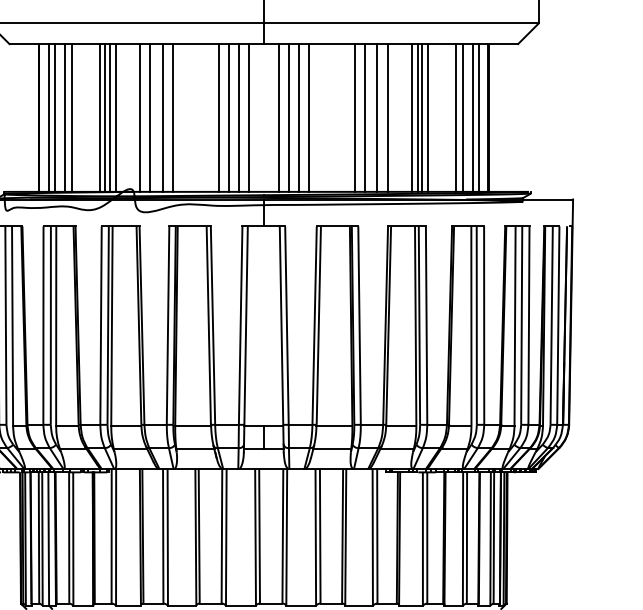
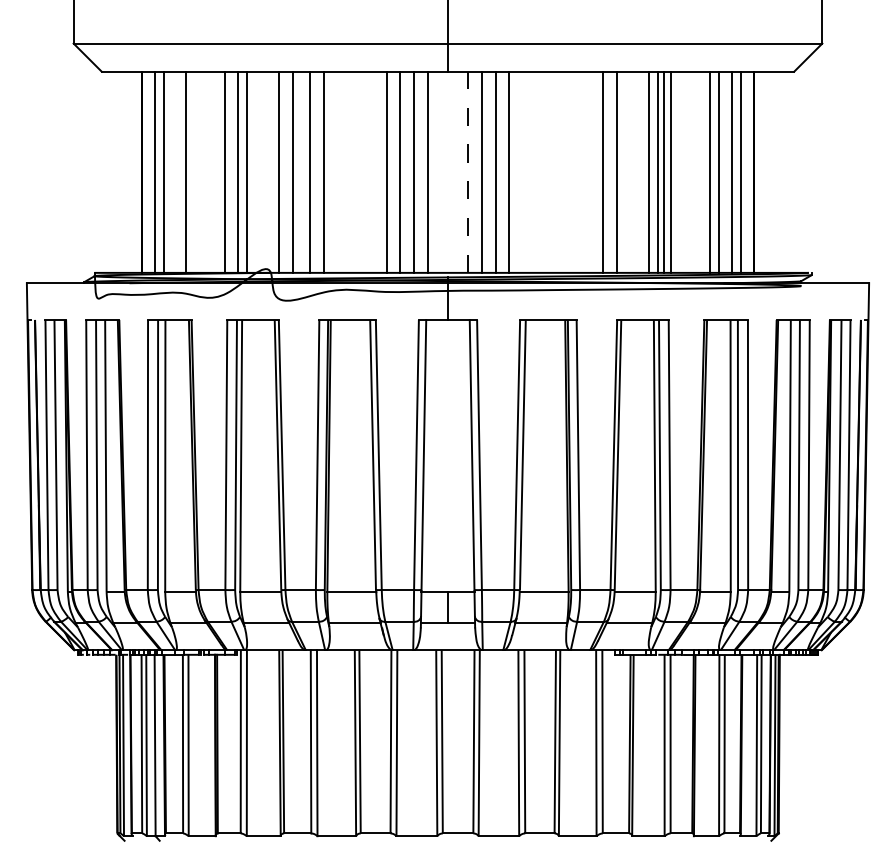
line: (64, 117) -> (176, 171), removed
line: (105, 117) -> (232, 171), removed
line: (354, 117) -> (571, 171), removed
line: (364, 117) -> (585, 171), removed
line: (278, 118) -> (468, 172), solid -> dashed

